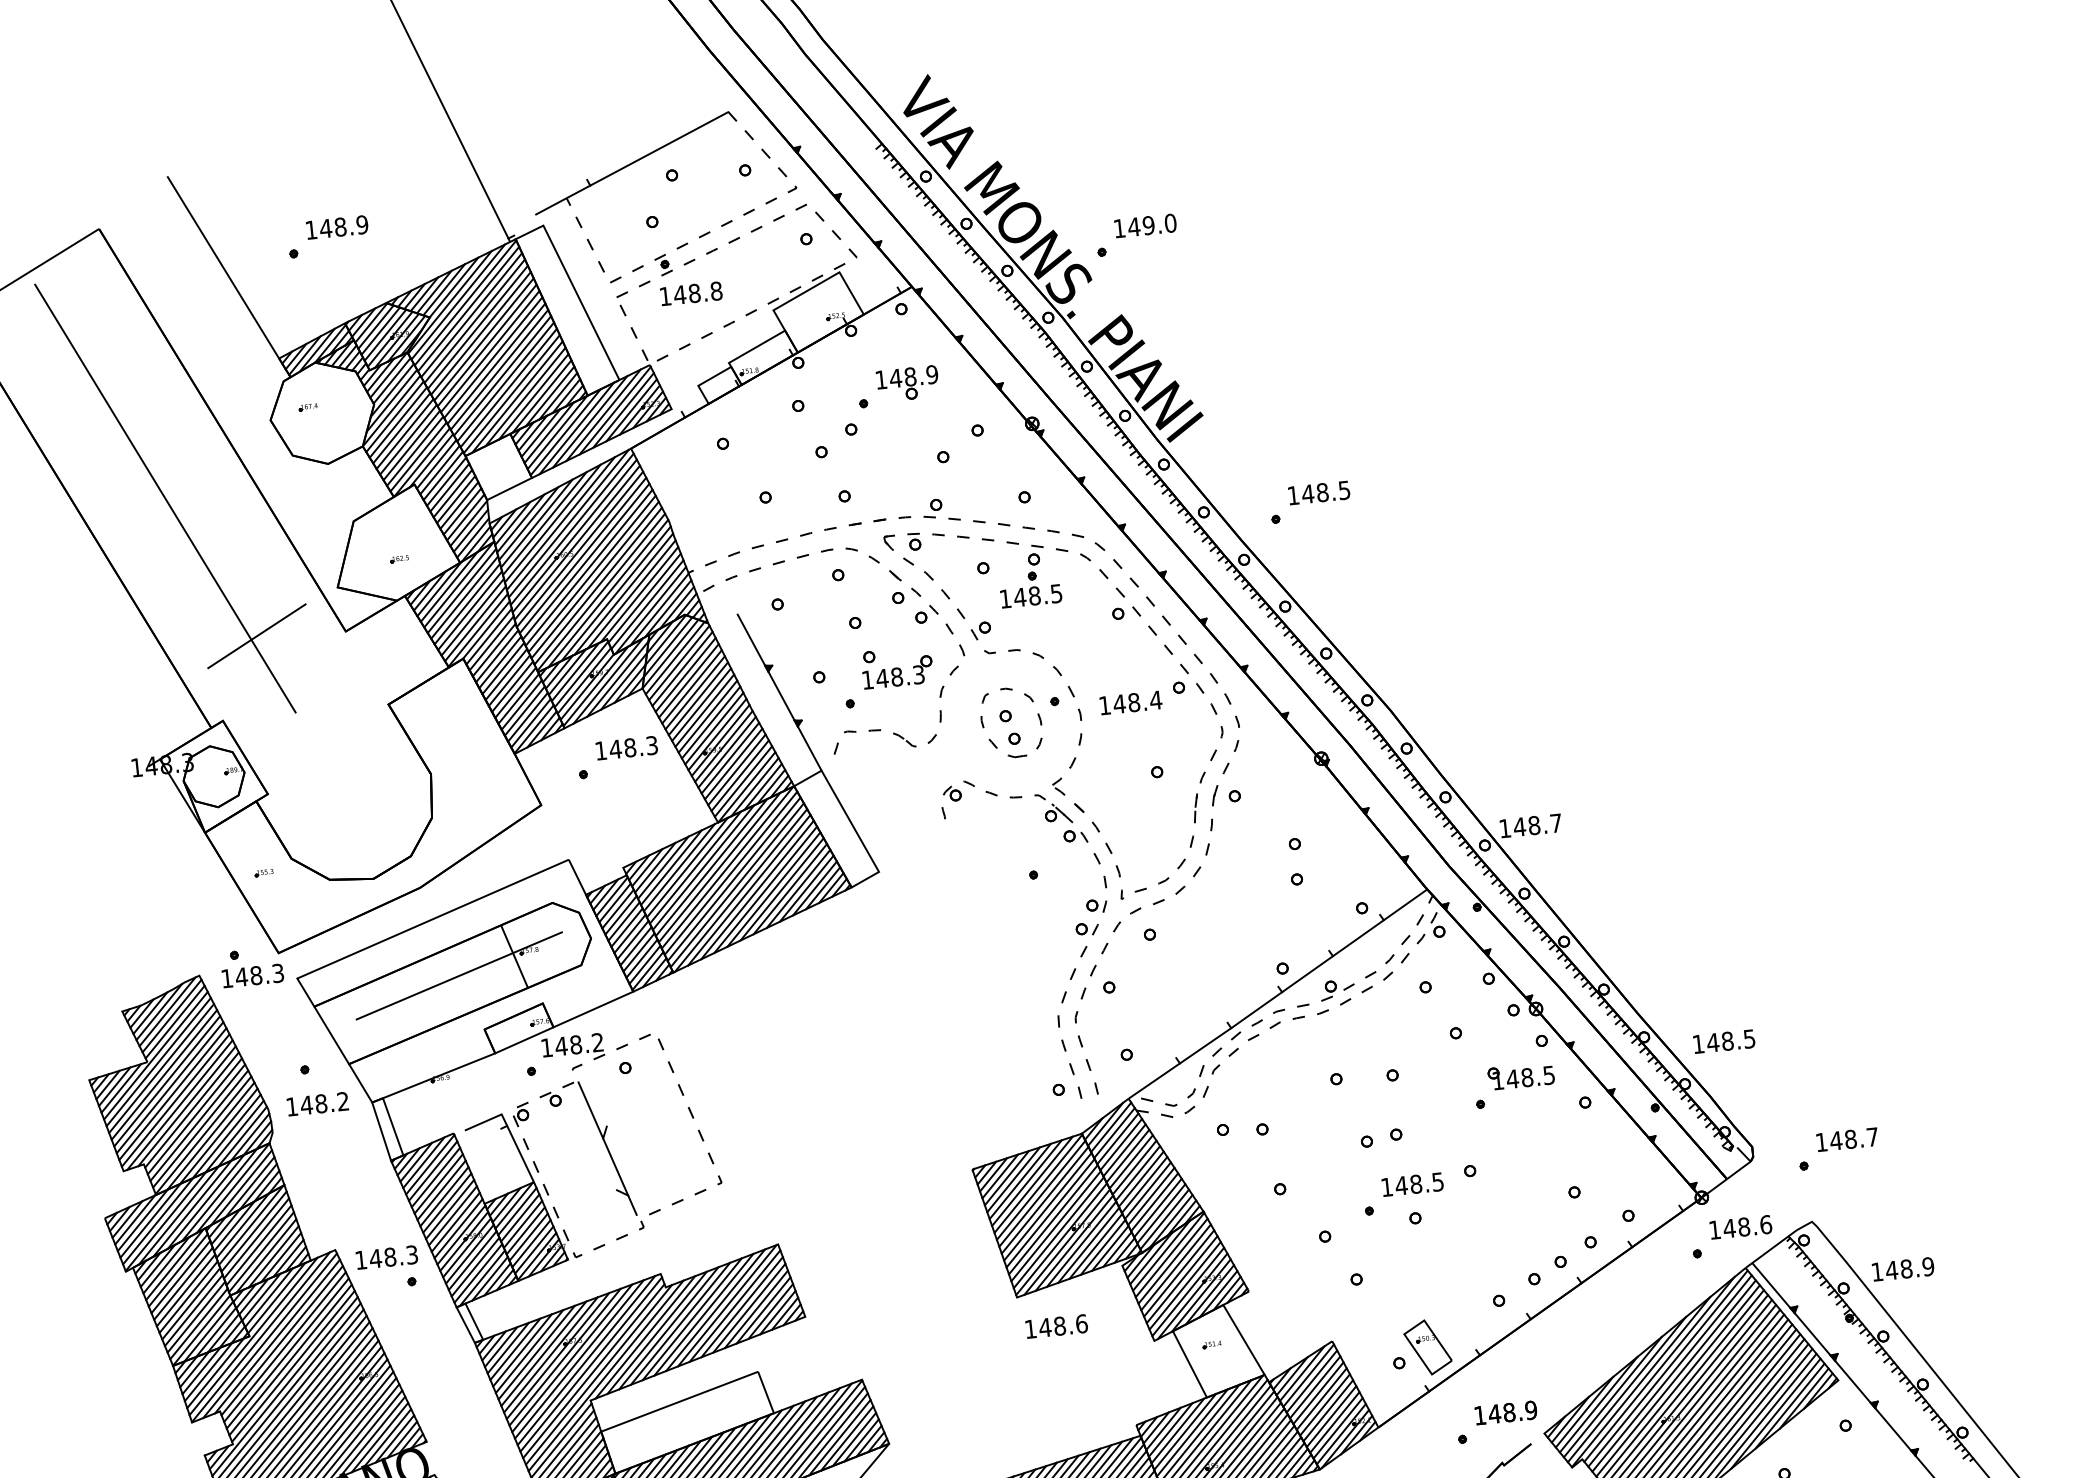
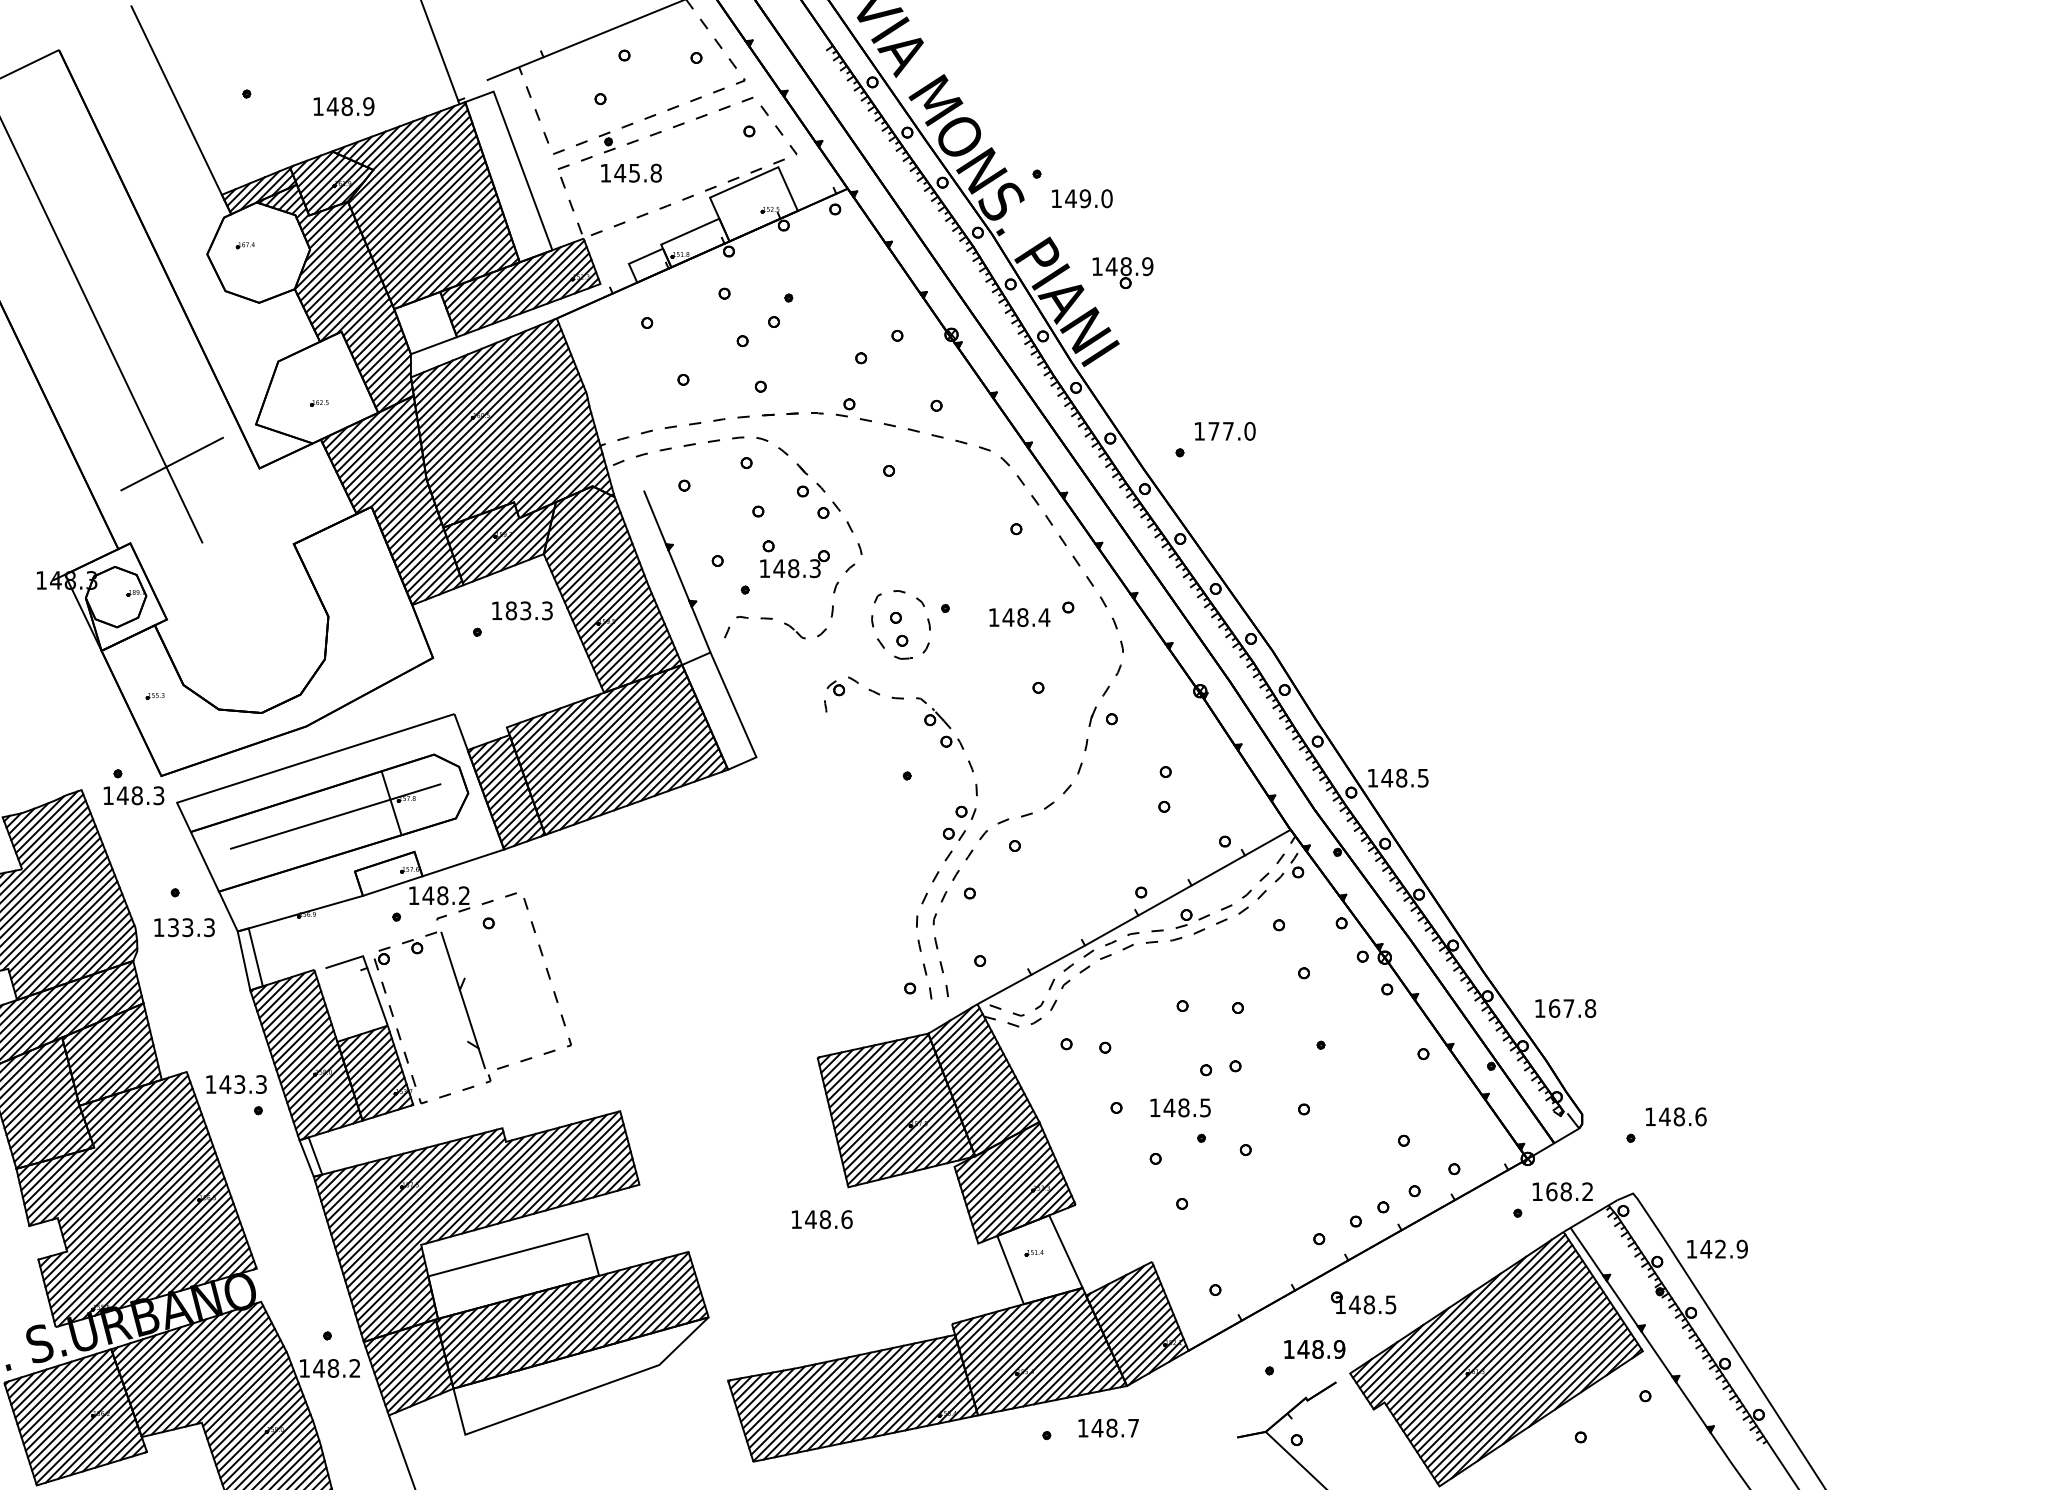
text: (1145, 225) -> (1082, 198), moved
text: (336, 227) -> (343, 106), moved
text: (694, 292) -> (634, 172), 148.8 -> 145.8
part: (907, 384) -> (1122, 273), moved
text: (1325, 491) -> (1231, 430), 148.5 -> 177.0
part: (1078, 710) -> (967, 619), removed
text: (622, 748) -> (518, 610), 148.3 -> 183.3
text: (1556, 823) -> (1423, 778), 148.7 -> 148.5
text: (1731, 1040) -> (1572, 1008), 148.5 -> 167.8
part: (1521, 1075) -> (1363, 1302), moved
text: (323, 1103) -> (190, 927), 148.2 -> 133.3
text: (1872, 1136) -> (1700, 1116), 148.7 -> 148.6
text: (1412, 1184) -> (1180, 1107), moved
text: (1747, 1226) -> (1569, 1191), 148.6 -> 168.2
text: (389, 1257) -> (239, 1084), 148.3 -> 143.3
text: (1906, 1268) -> (1720, 1248), 148.9 -> 142.9
text: (1055, 1326) -> (821, 1219), moved
part: (1427, 1347) -> (1244, 1277), removed

